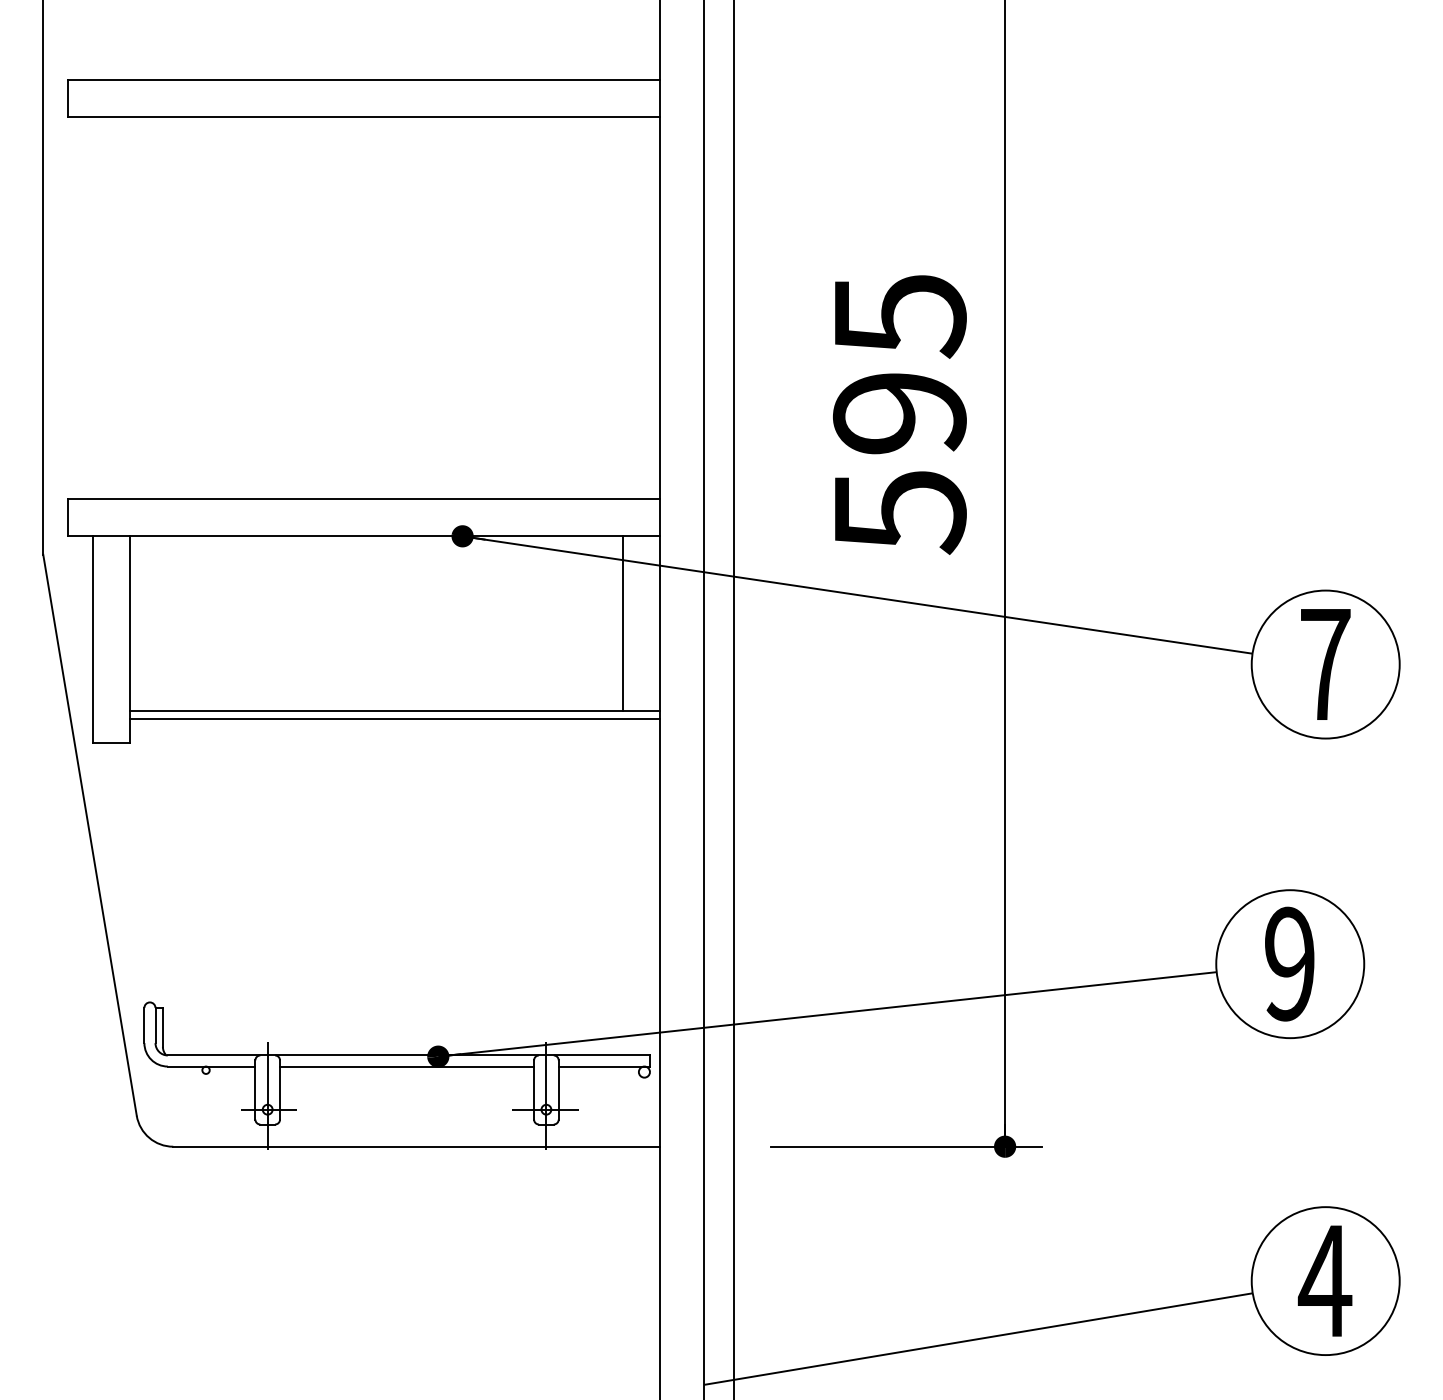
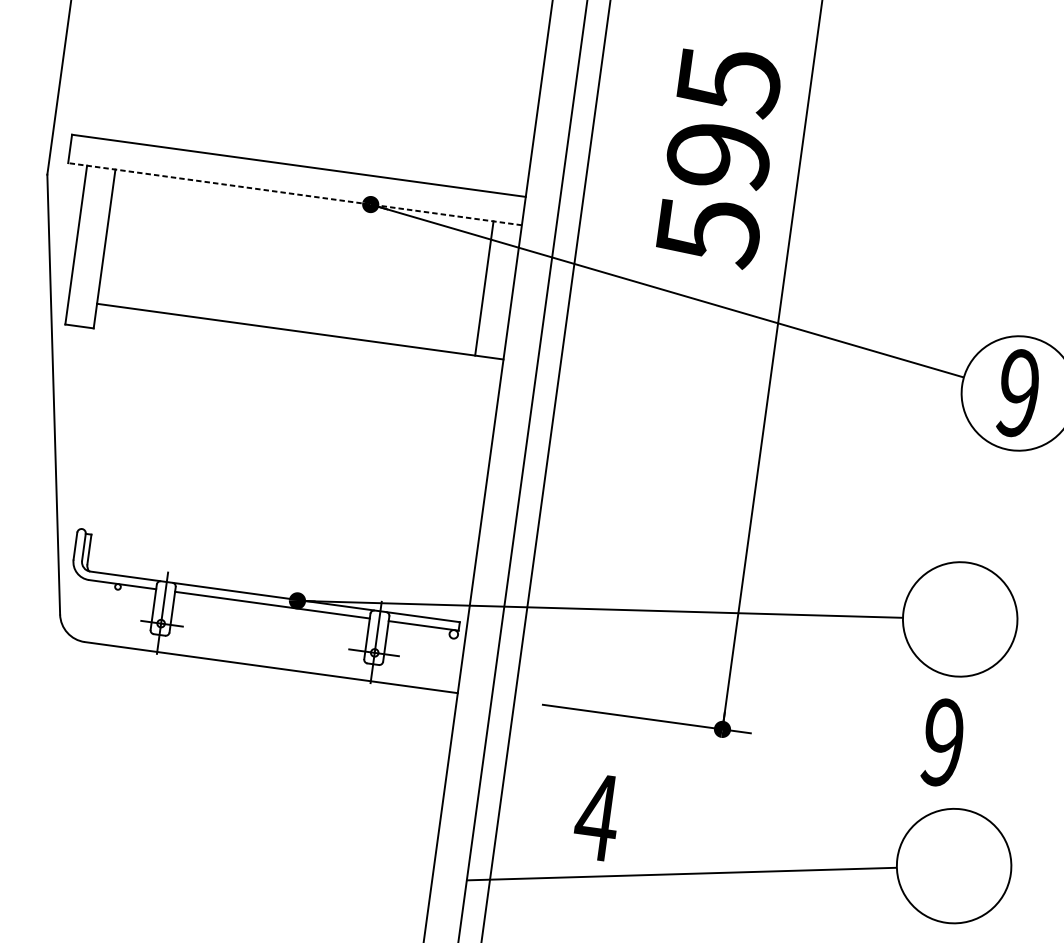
line: (363, 536) -> (294, 194), solid -> dashed
text: (1325, 664) -> (1018, 393), 7 -> 9
line: (394, 718) -> (299, 337), removed
text: (1289, 963) -> (942, 742), moved
text: (1325, 1280) -> (597, 816), moved

